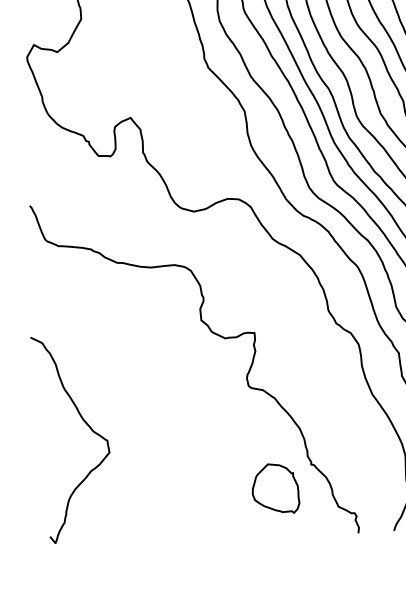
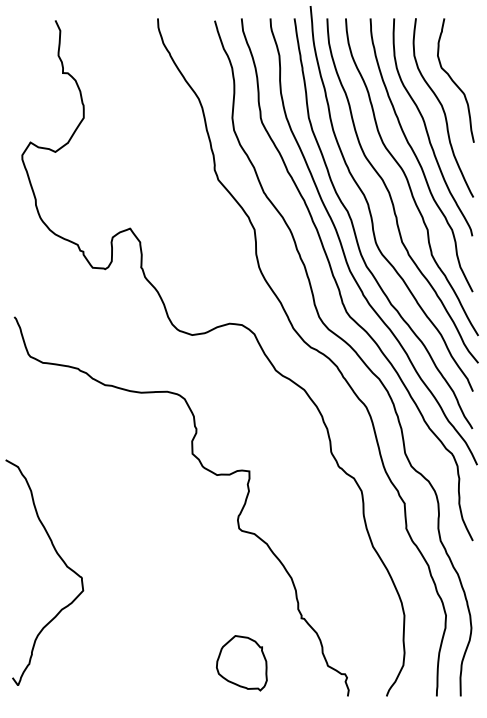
part: (275, 489) -> (241, 663), moved

